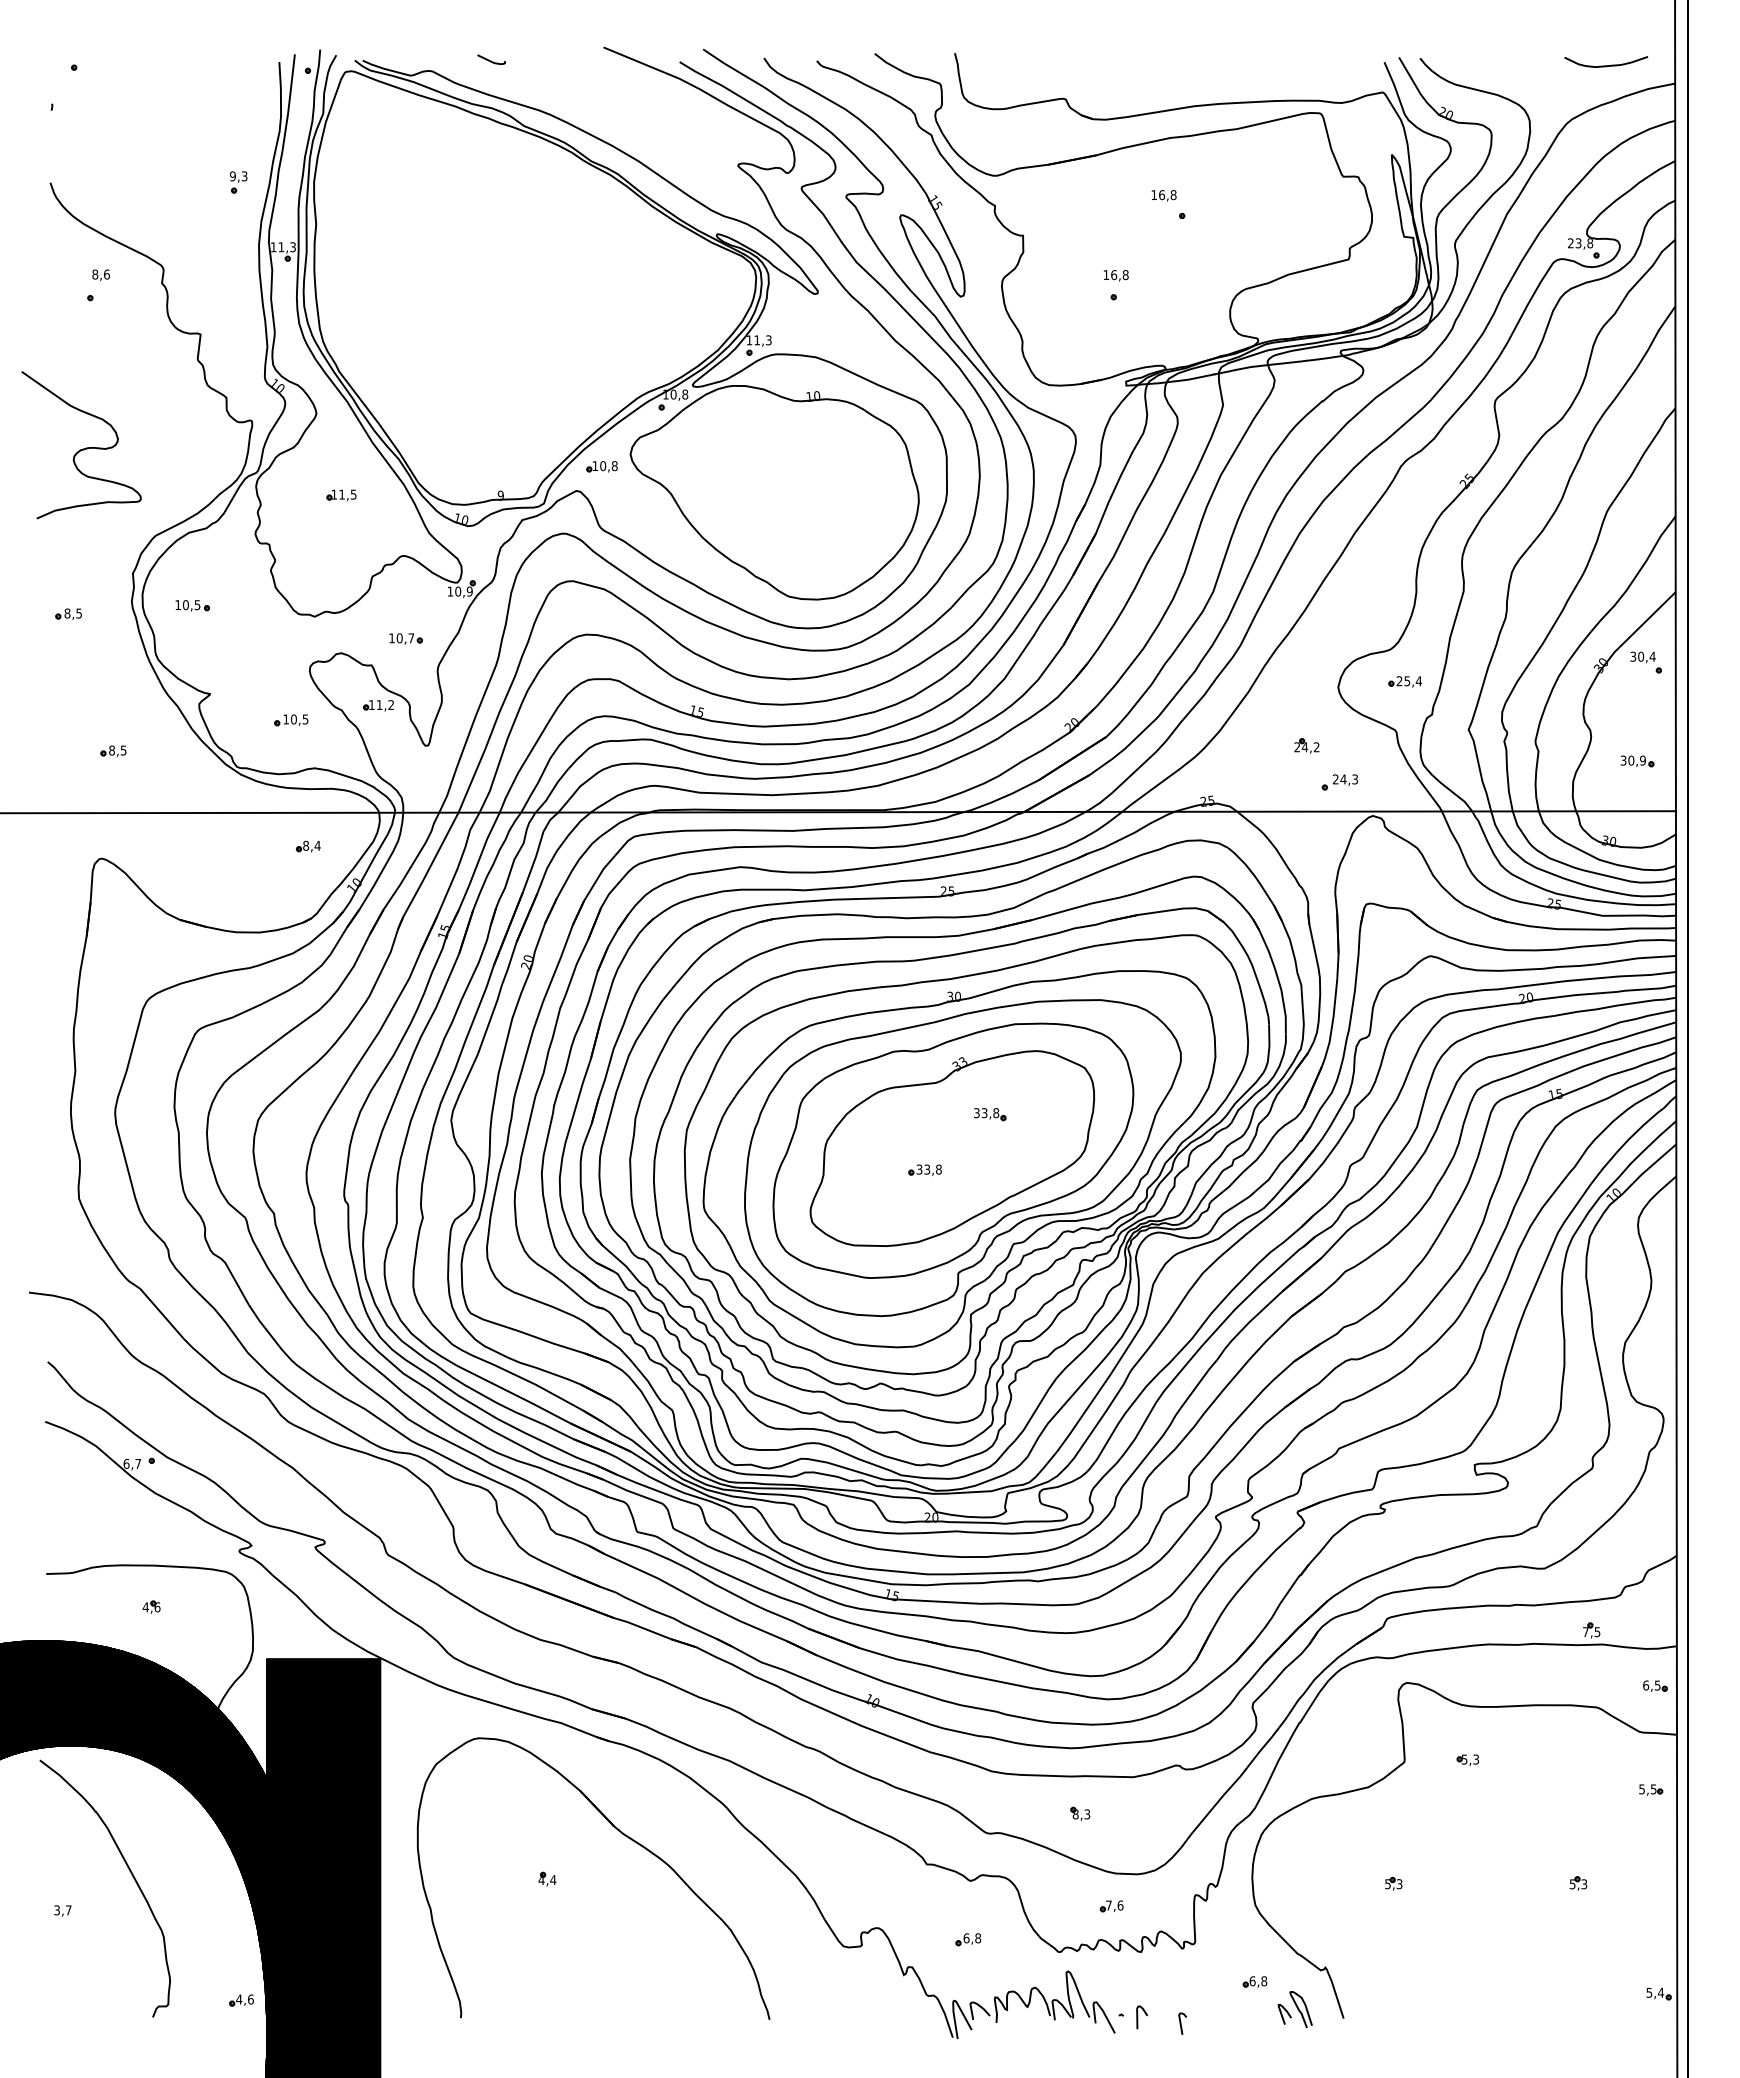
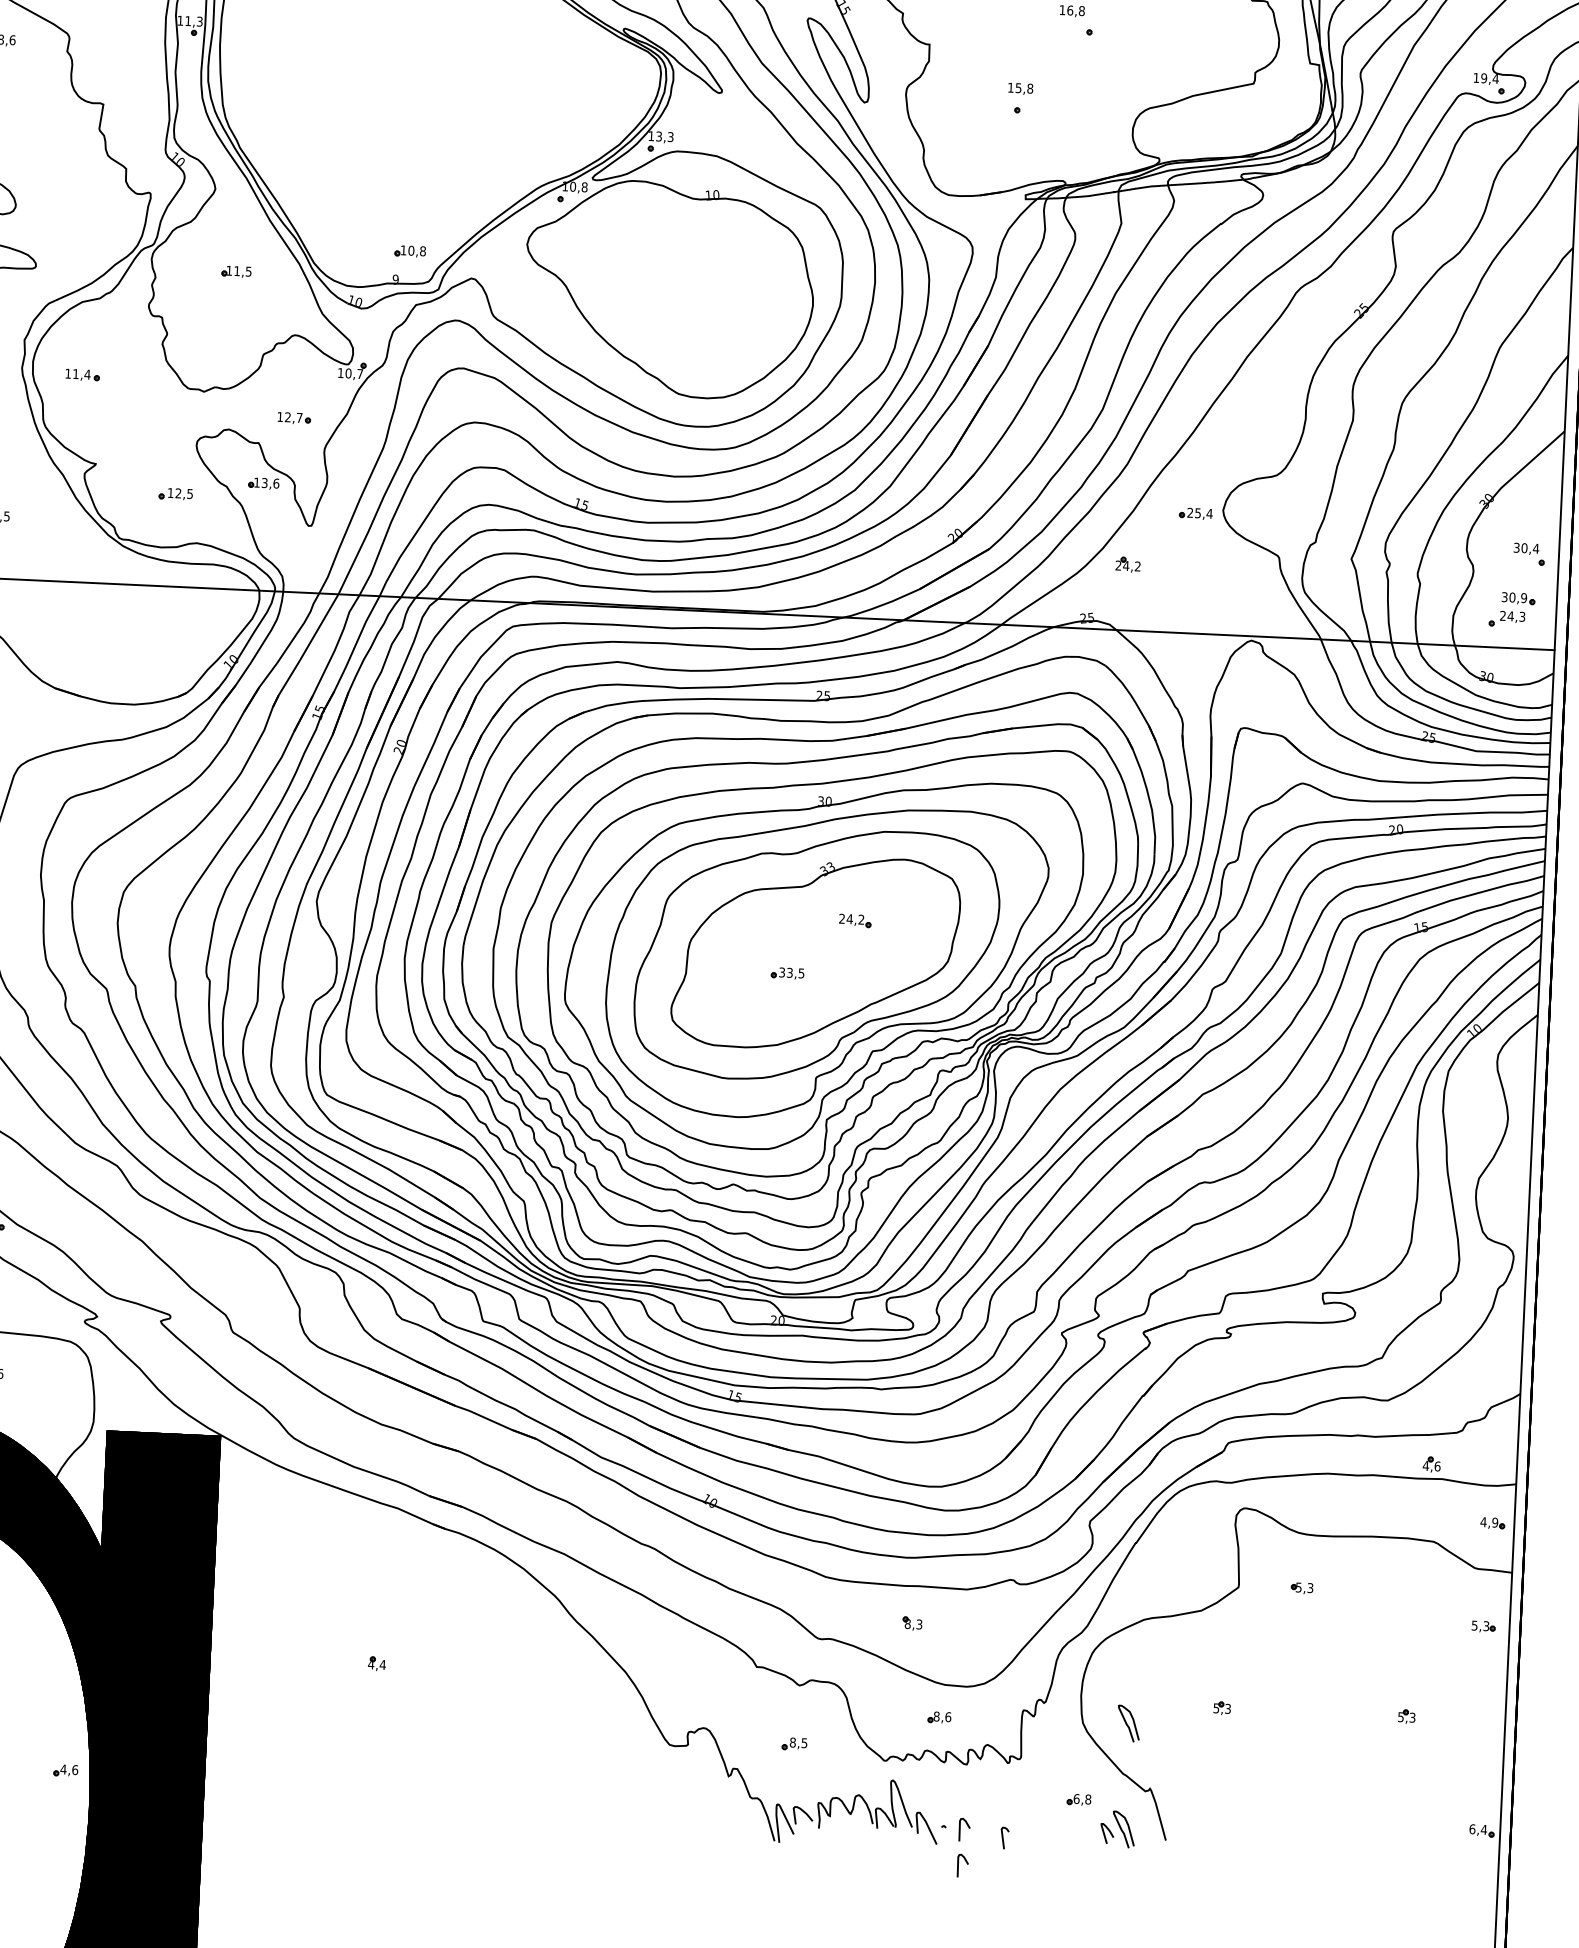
text: (1580, 243) -> (1486, 78), 23,8 -> 19,4
text: (1114, 275) -> (1019, 88), 16,8 -> 15,8
text: (757, 340) -> (659, 136), 11,3 -> 13,3
part: (601, 466) -> (409, 251), moved
text: (469, 591) -> (359, 373), 10,9 -> 10,7
text: (191, 605) -> (81, 374), 10,5 -> 11,4
text: (399, 638) -> (287, 417), 10,7 -> 12,7
part: (1645, 662) -> (1528, 554), moved
part: (1405, 681) -> (1196, 513), moved
text: (385, 705) -> (270, 483), 11,2 -> 13,6
text: (293, 719) -> (178, 493), 10,5 -> 12,5
part: (1306, 745) -> (1127, 564), moved
part: (1339, 782) -> (1506, 619), moved
part: (308, 846) -> (187, 621), removed
text: (986, 1113) -> (851, 919), 33,8 -> 24,2
text: (938, 1169) -> (801, 973), 33,8 -> 33,5
text: (1591, 1632) -> (1431, 1466), 7,5 -> 4,6
text: (1651, 1685) -> (1489, 1522), 6,5 -> 4,9
text: (1653, 1788) -> (1486, 1625), 5,5 -> 5,3
part: (623, 1835) -> (455, 1623), removed
curve: (1299, 1903) -> (1127, 1723), added
text: (1108, 1905) -> (936, 1716), 7,6 -> 8,6
text: (972, 1938) -> (798, 1743), 6,8 -> 8,5
text: (1649, 1992) -> (1472, 1828), 5,4 -> 6,4
curve: (1138, 2053) -> (959, 1865), added

